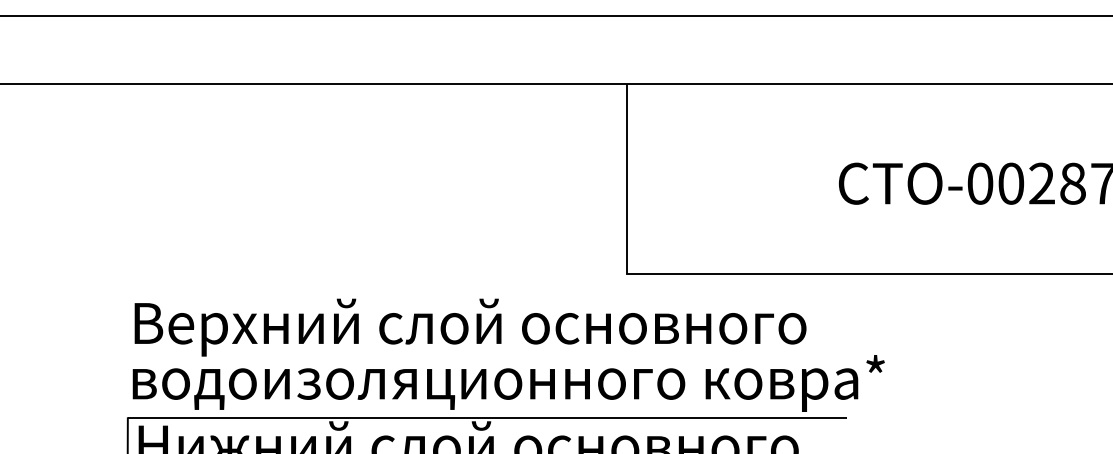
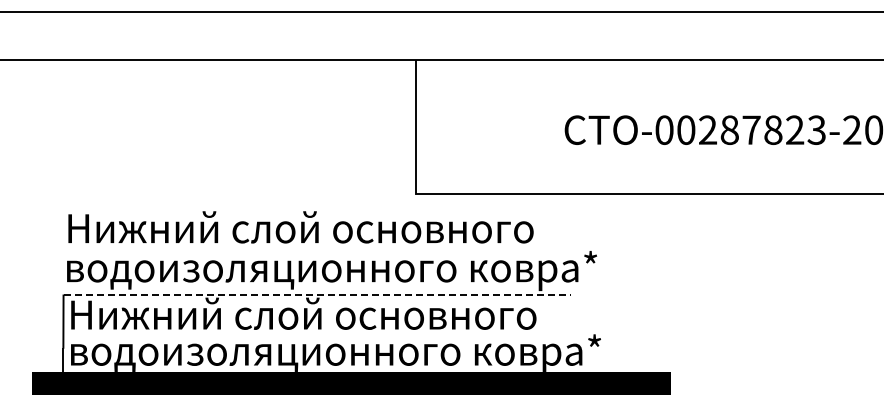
text: (472, 327) -> (306, 231), Верхний слой основного -> Нижний слой основного
line: (488, 418) -> (317, 295), solid -> dashed

